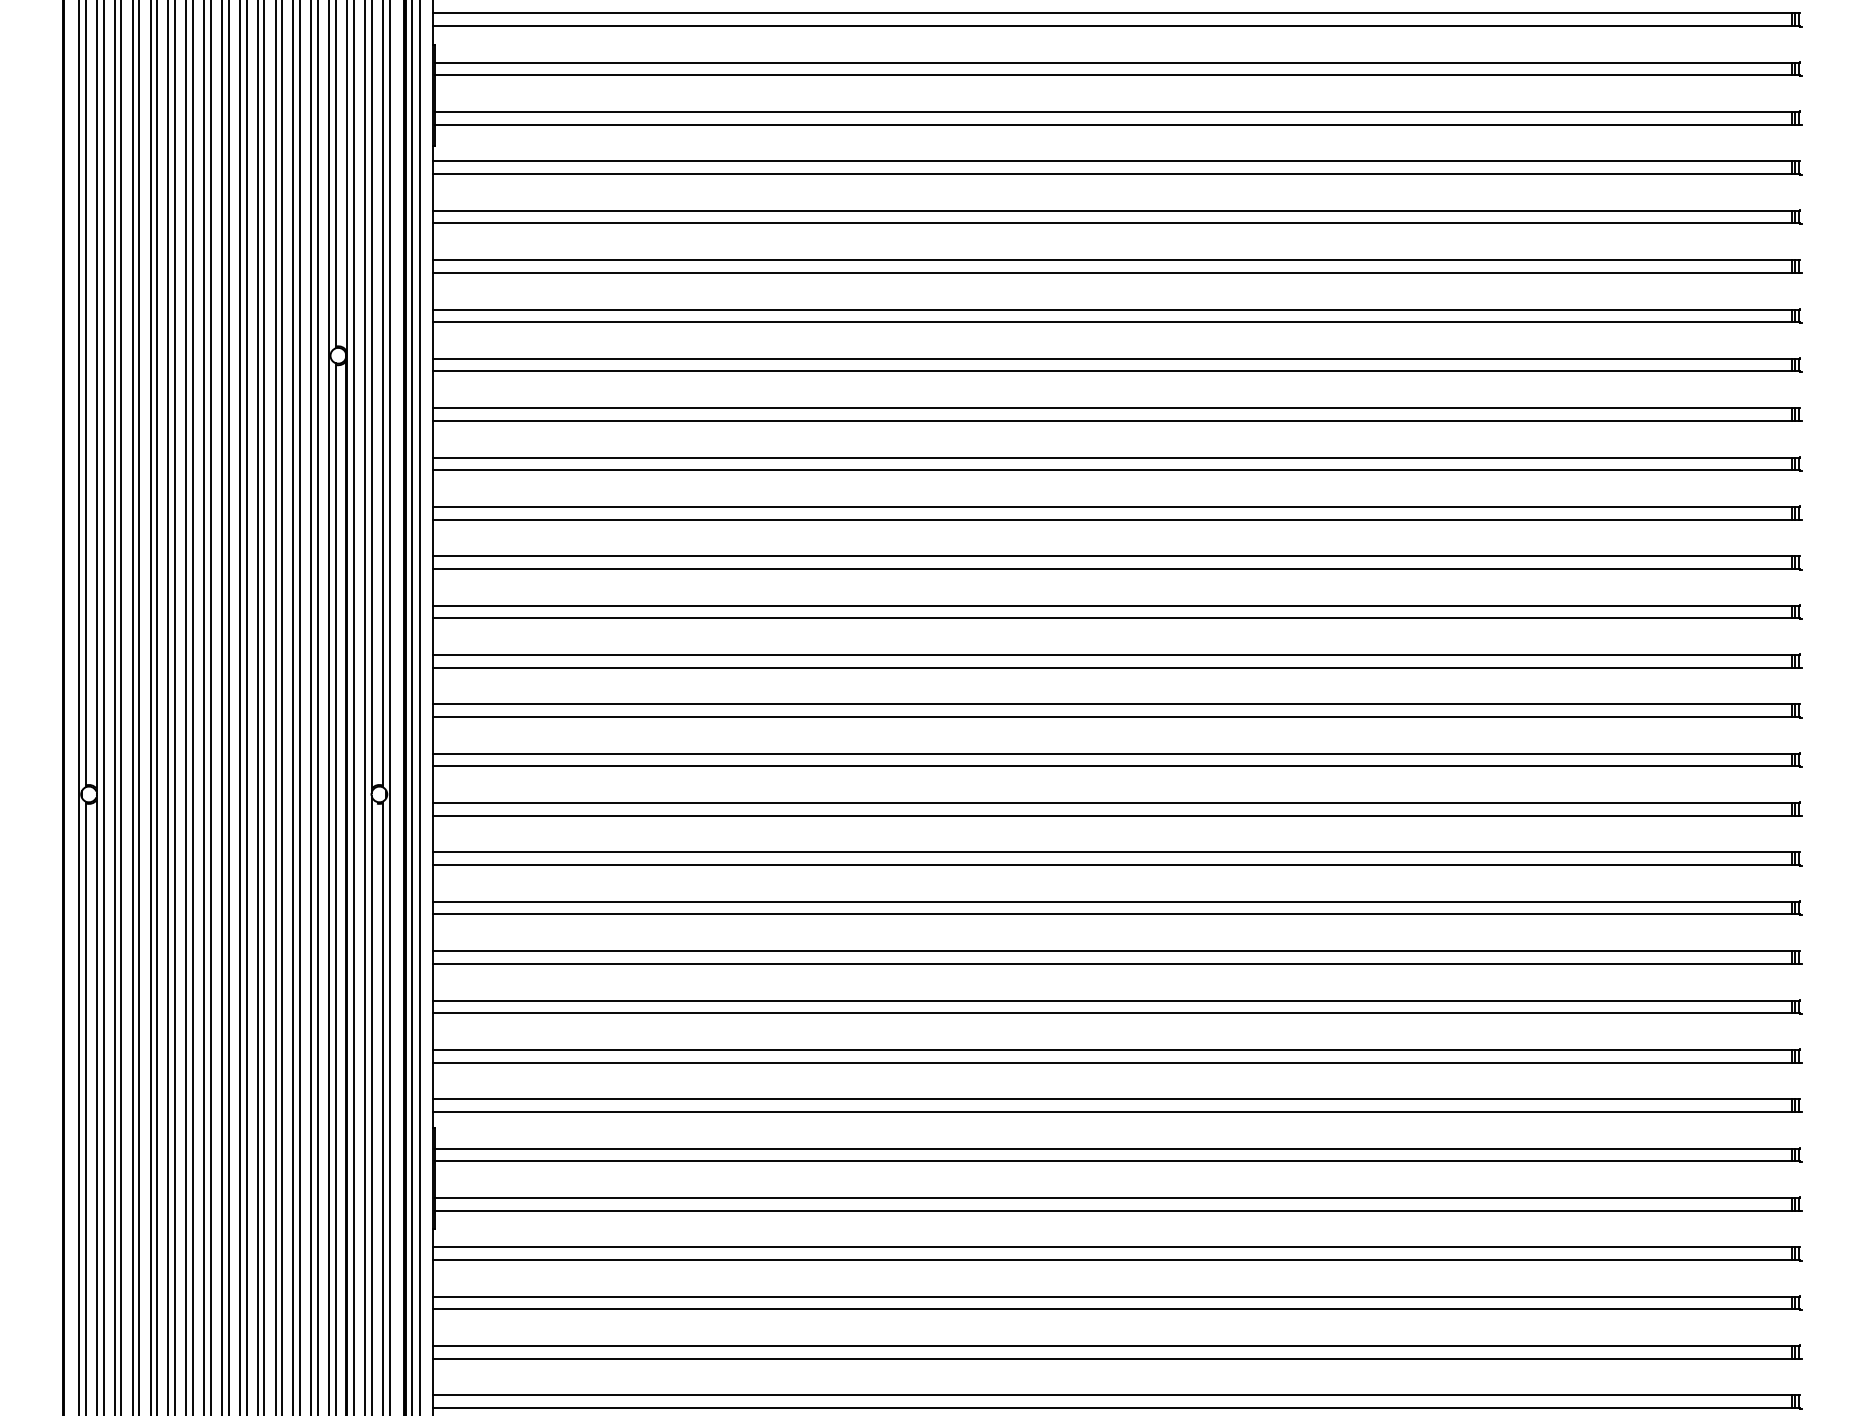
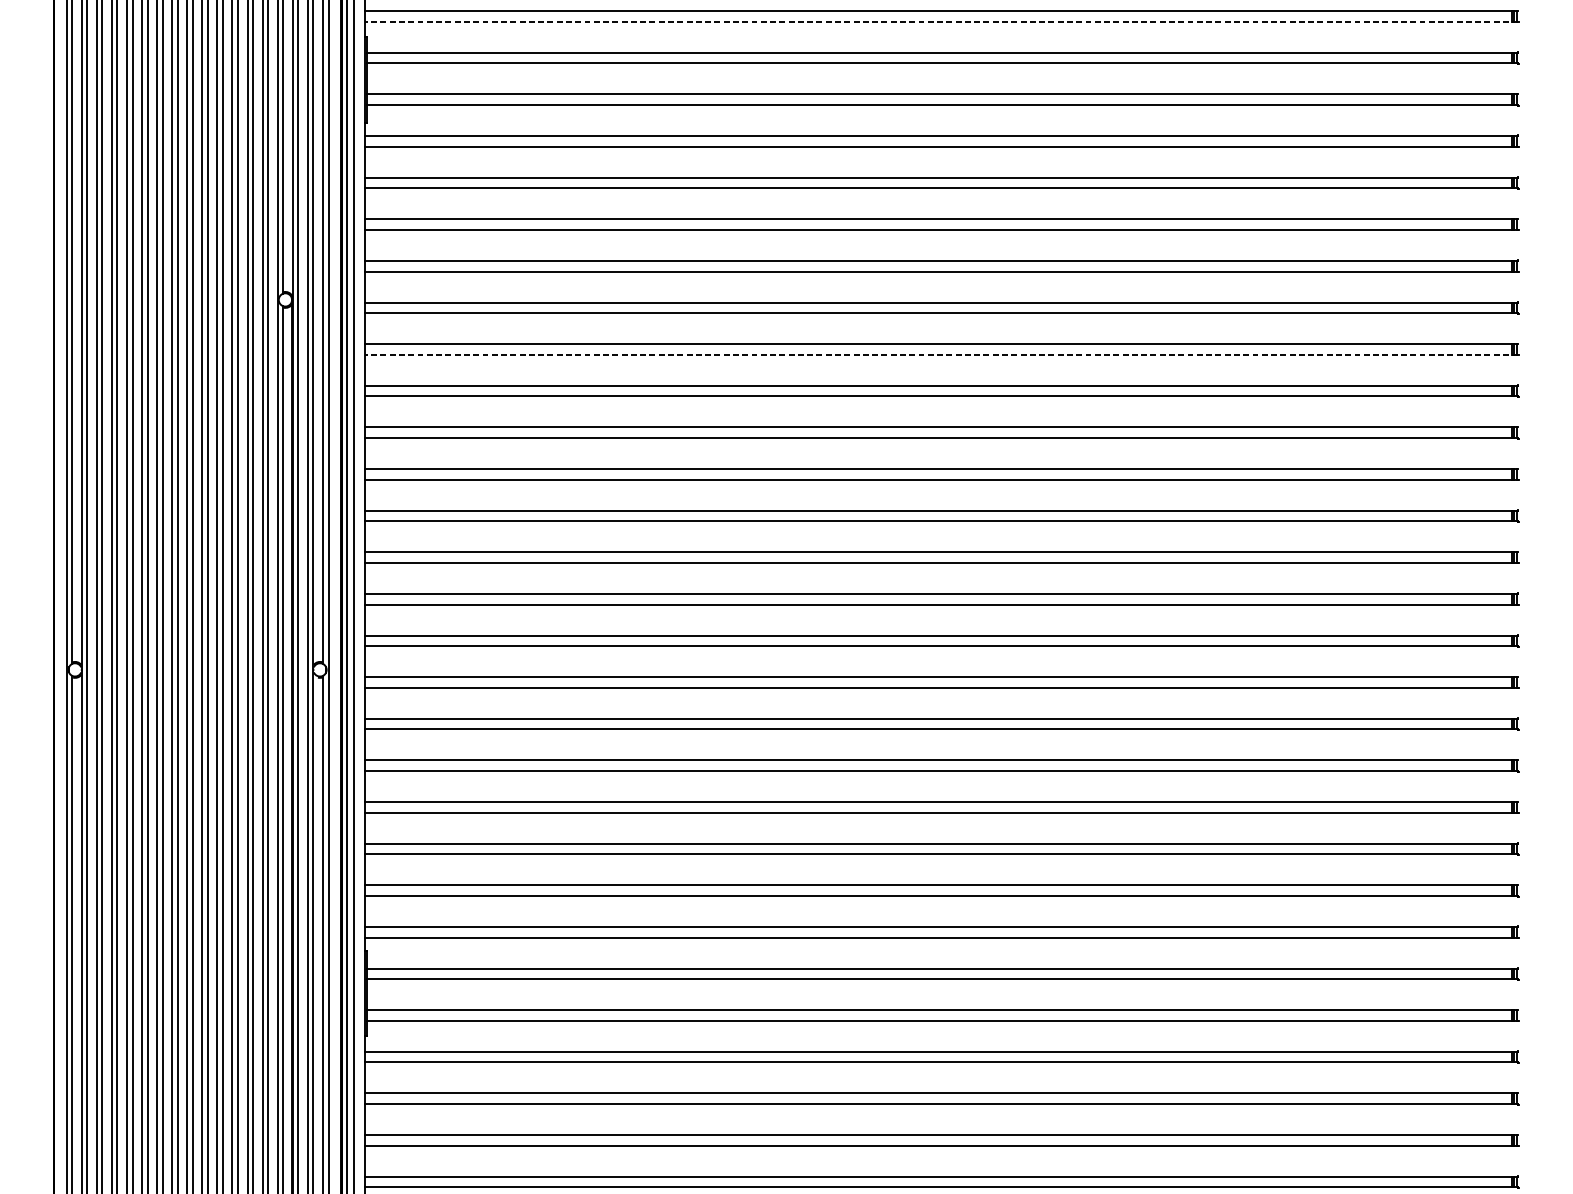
line: (1116, 26) -> (941, 22), solid -> dashed
line: (1116, 420) -> (941, 354), solid -> dashed

